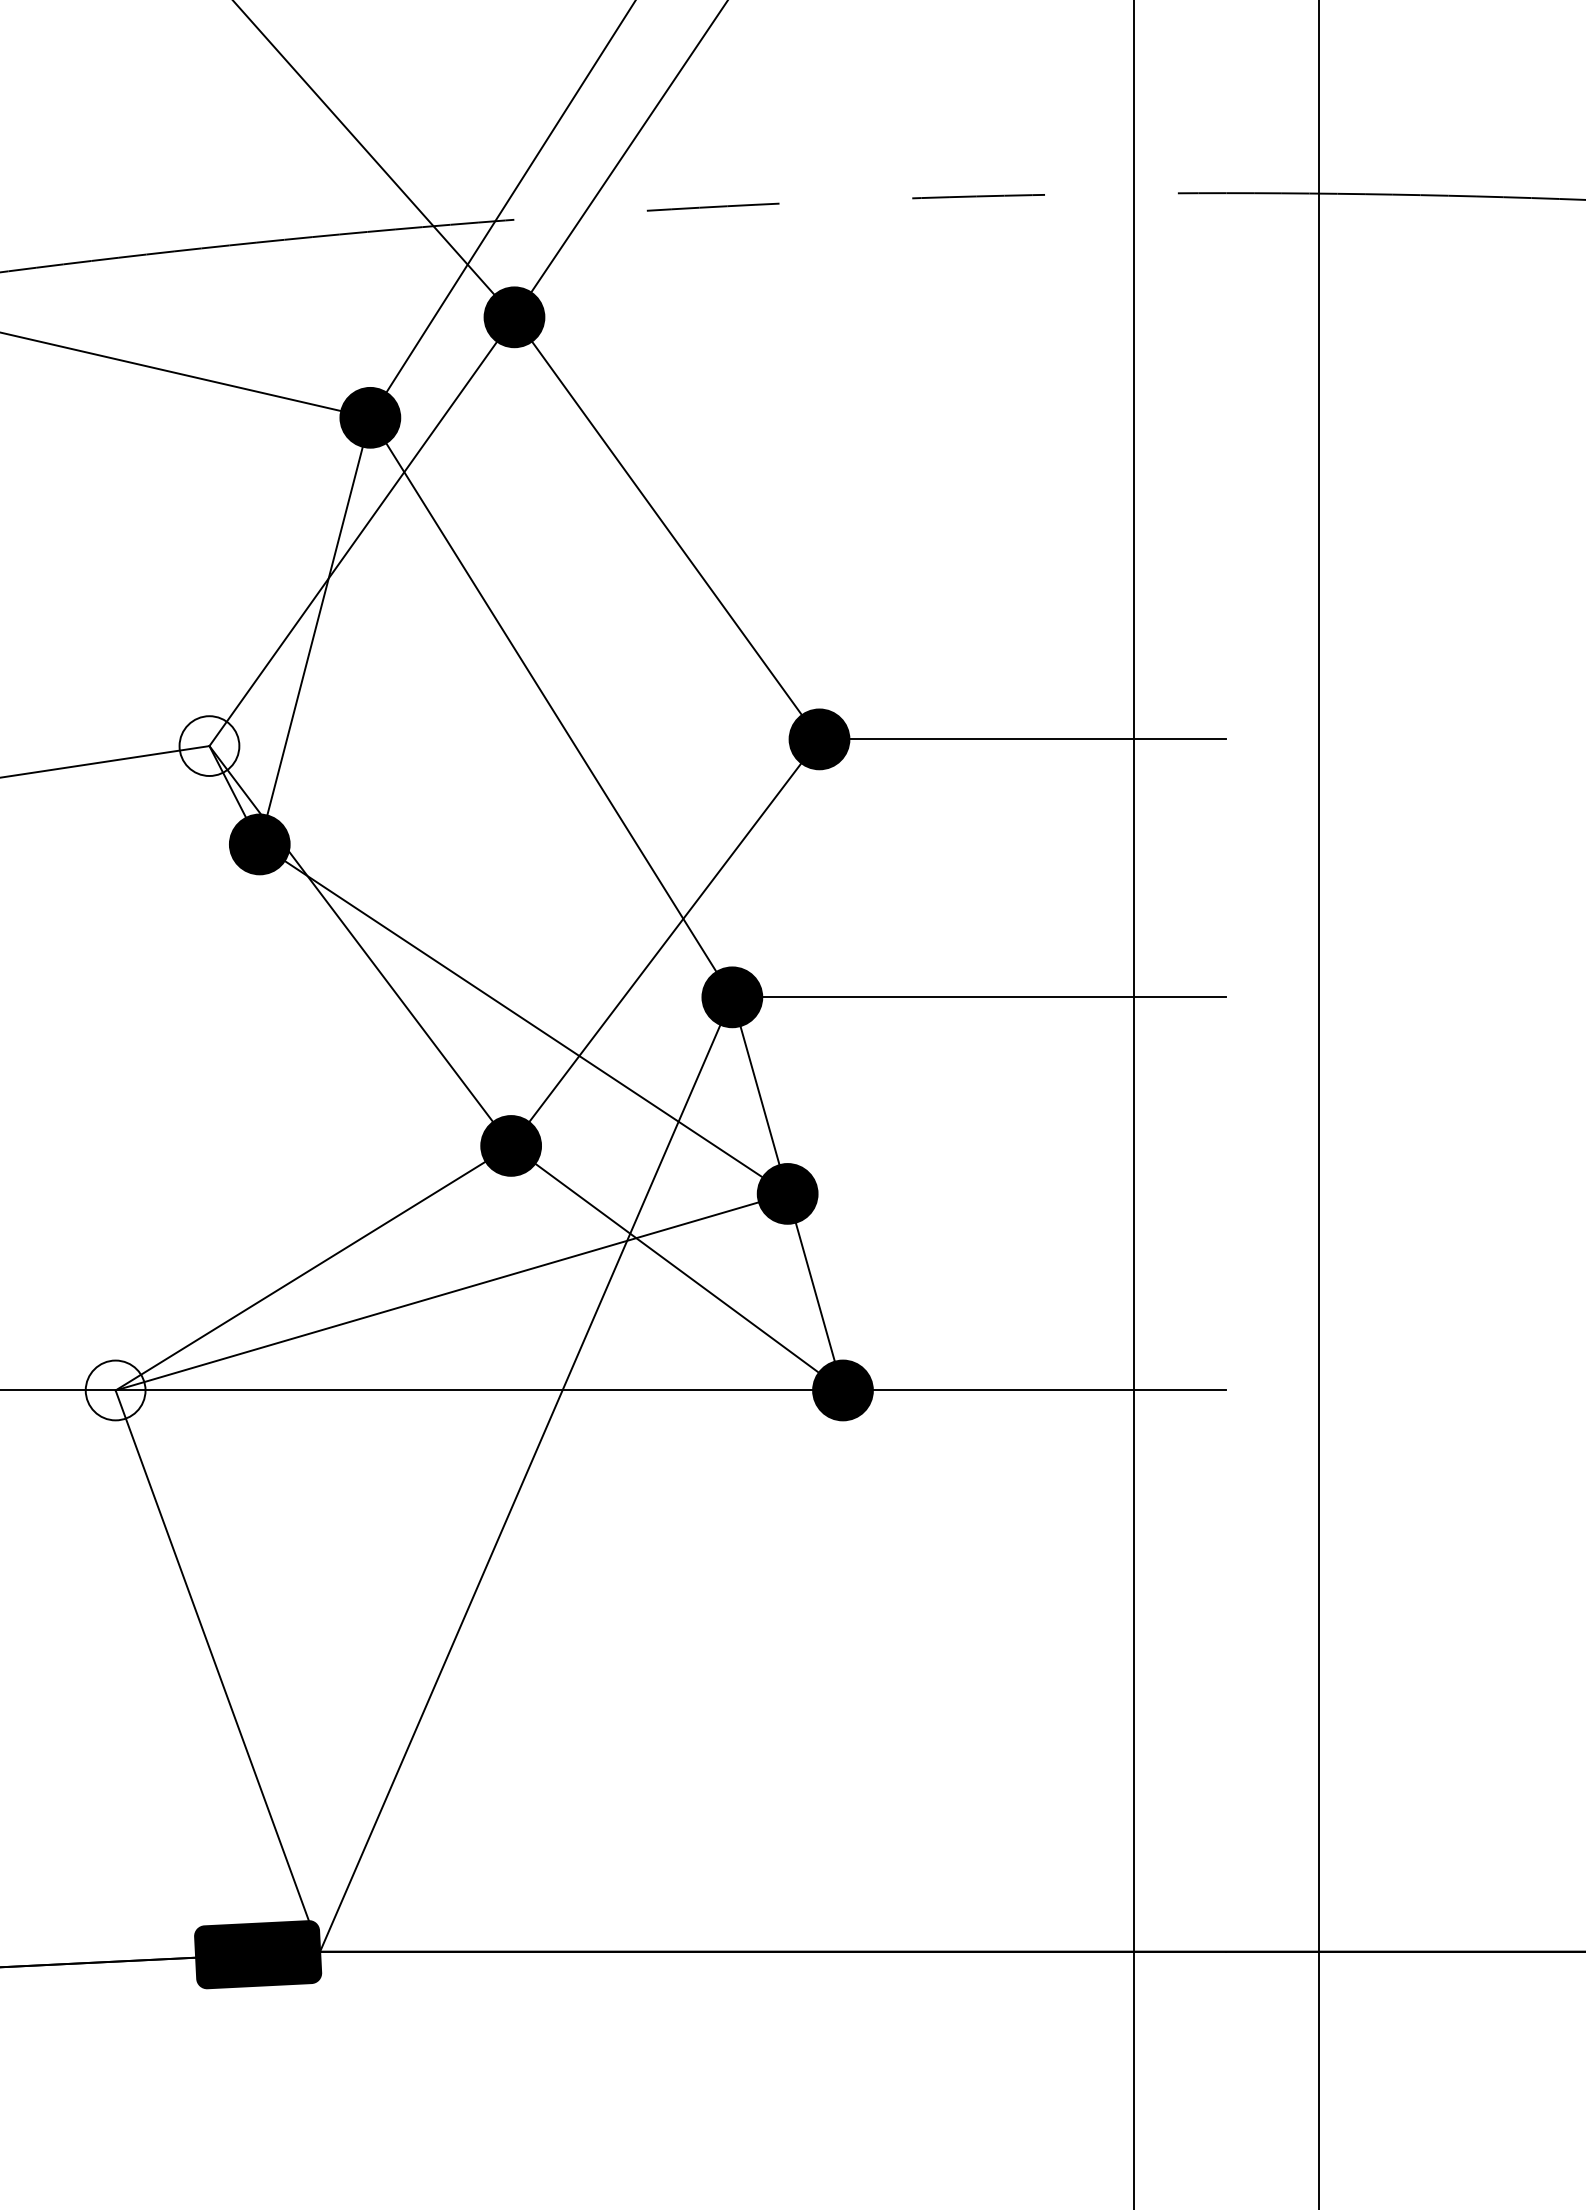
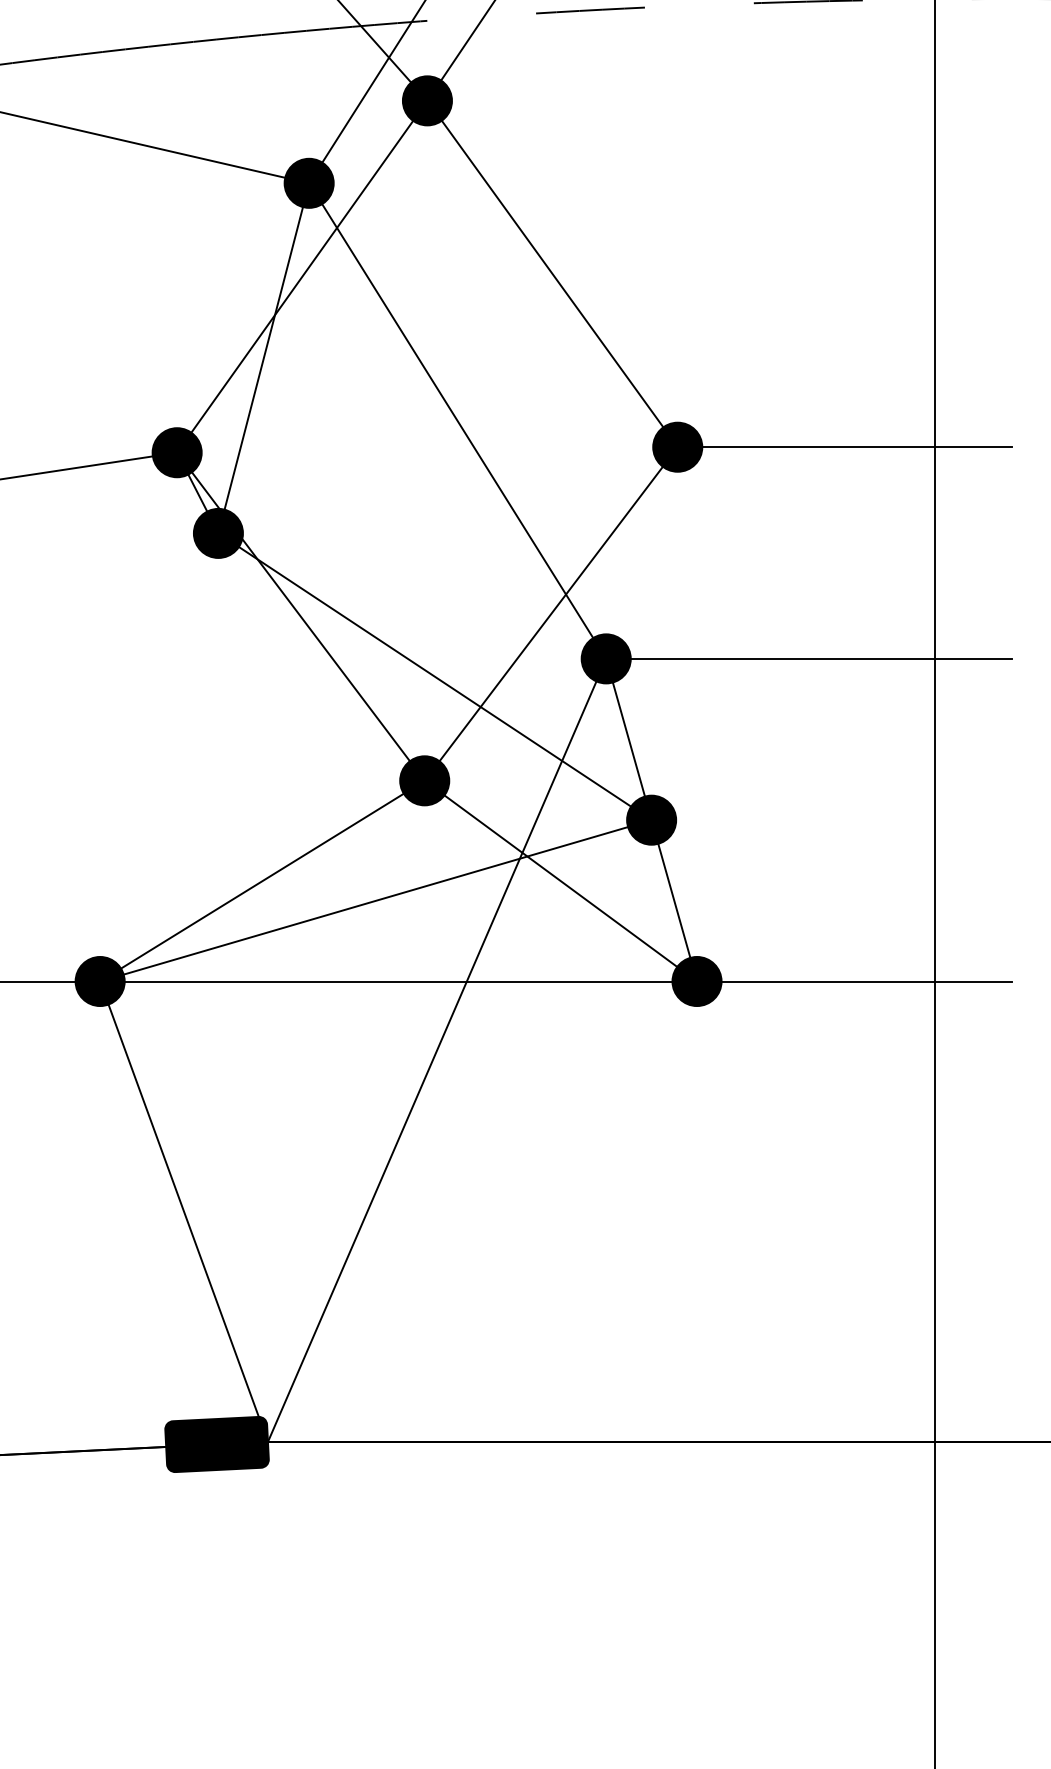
fill: (209, 746) -> (177, 453), added
fill: (115, 1390) -> (100, 981), added

